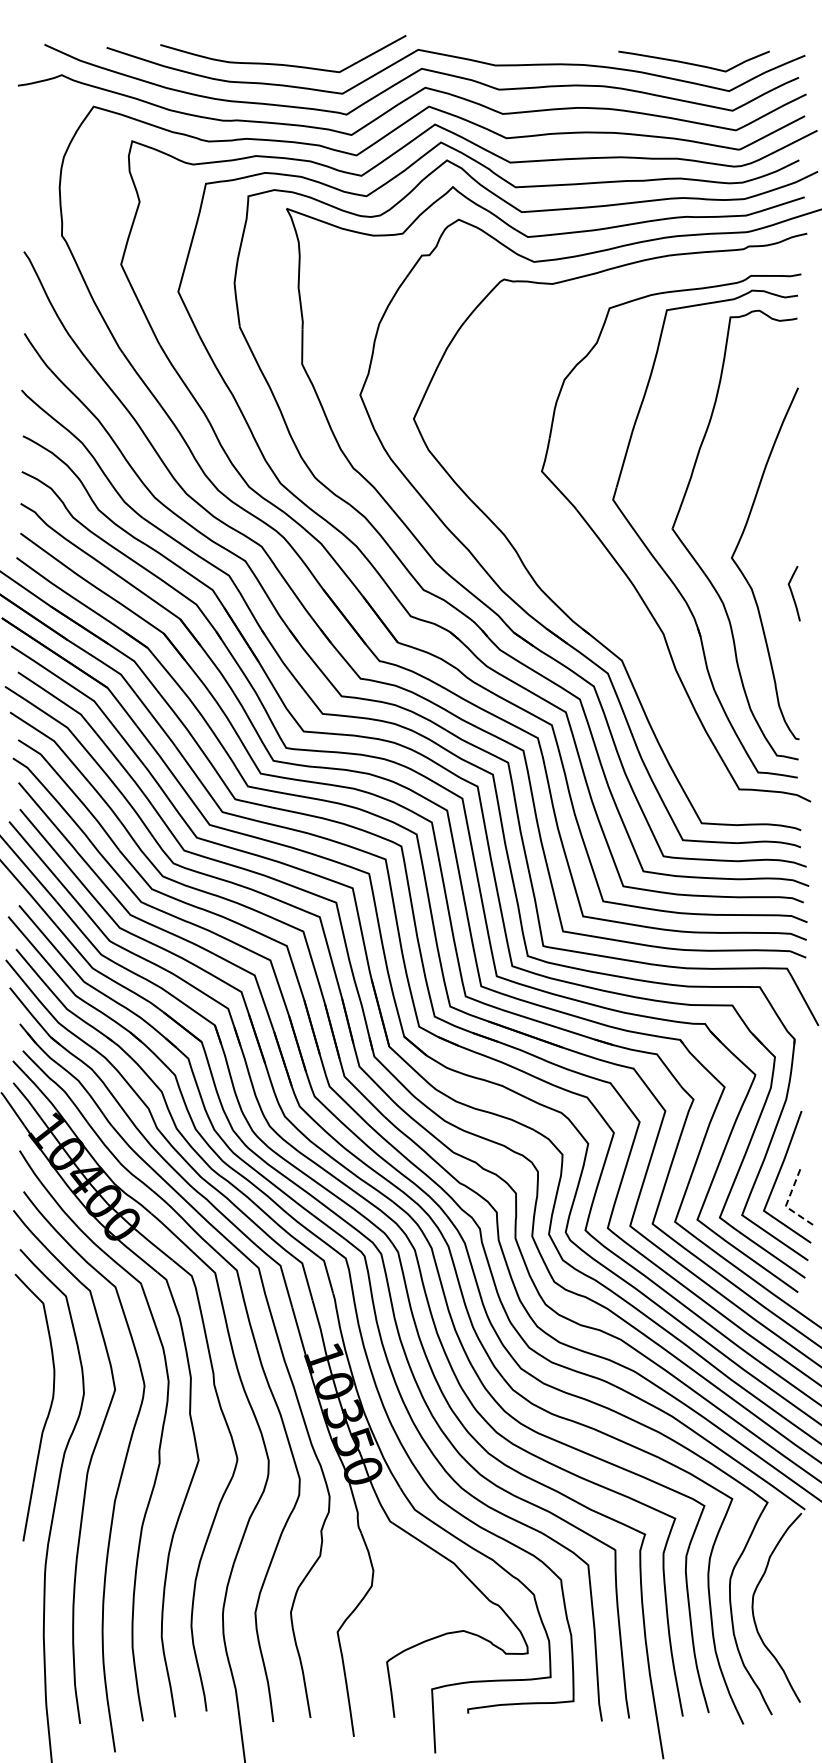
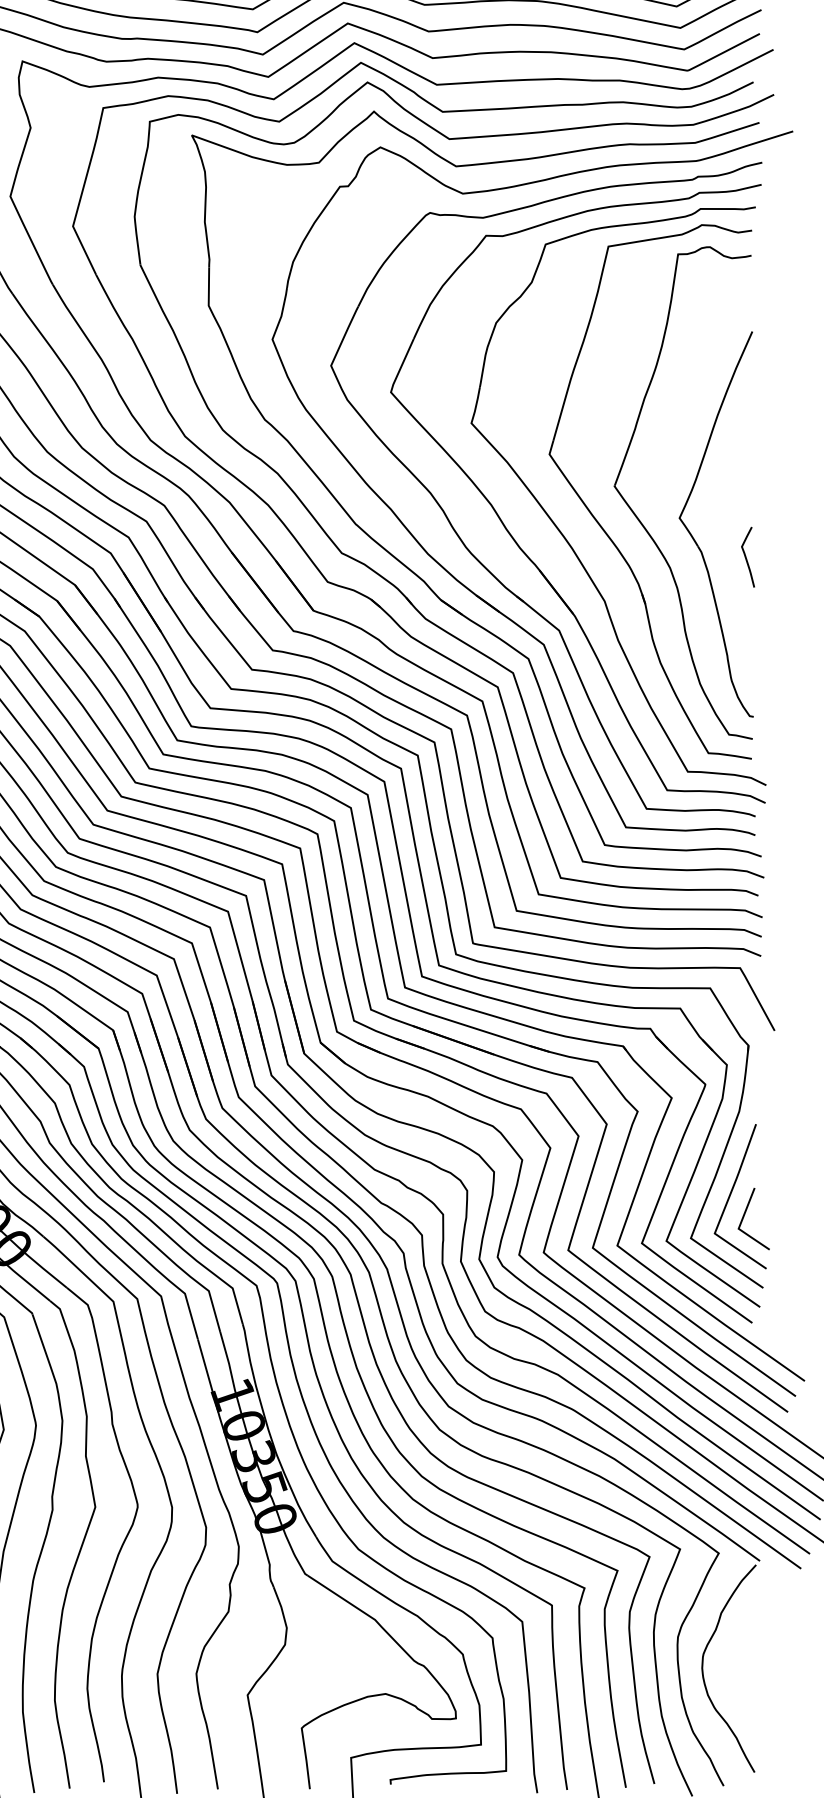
part: (583, 579) -> (517, 541), added
line: (786, 1204) -> (739, 1226), dashed -> solid

